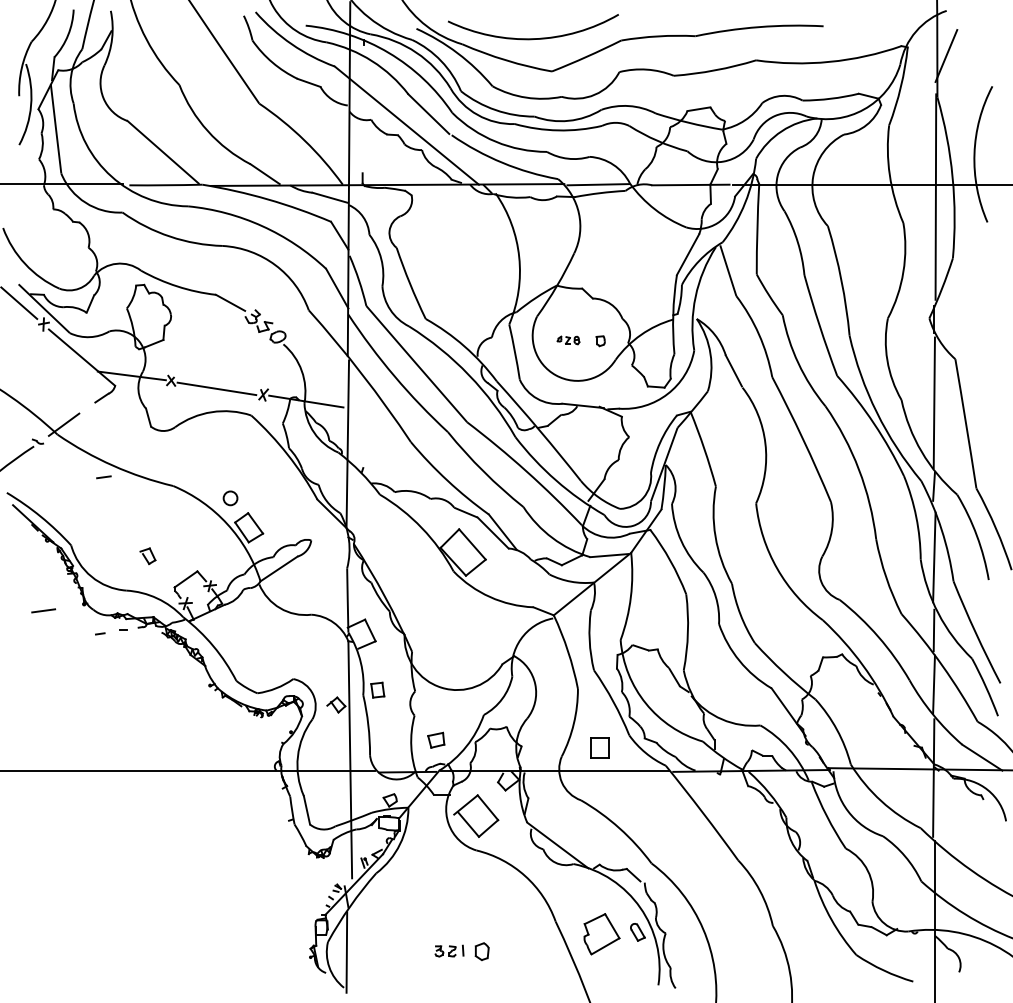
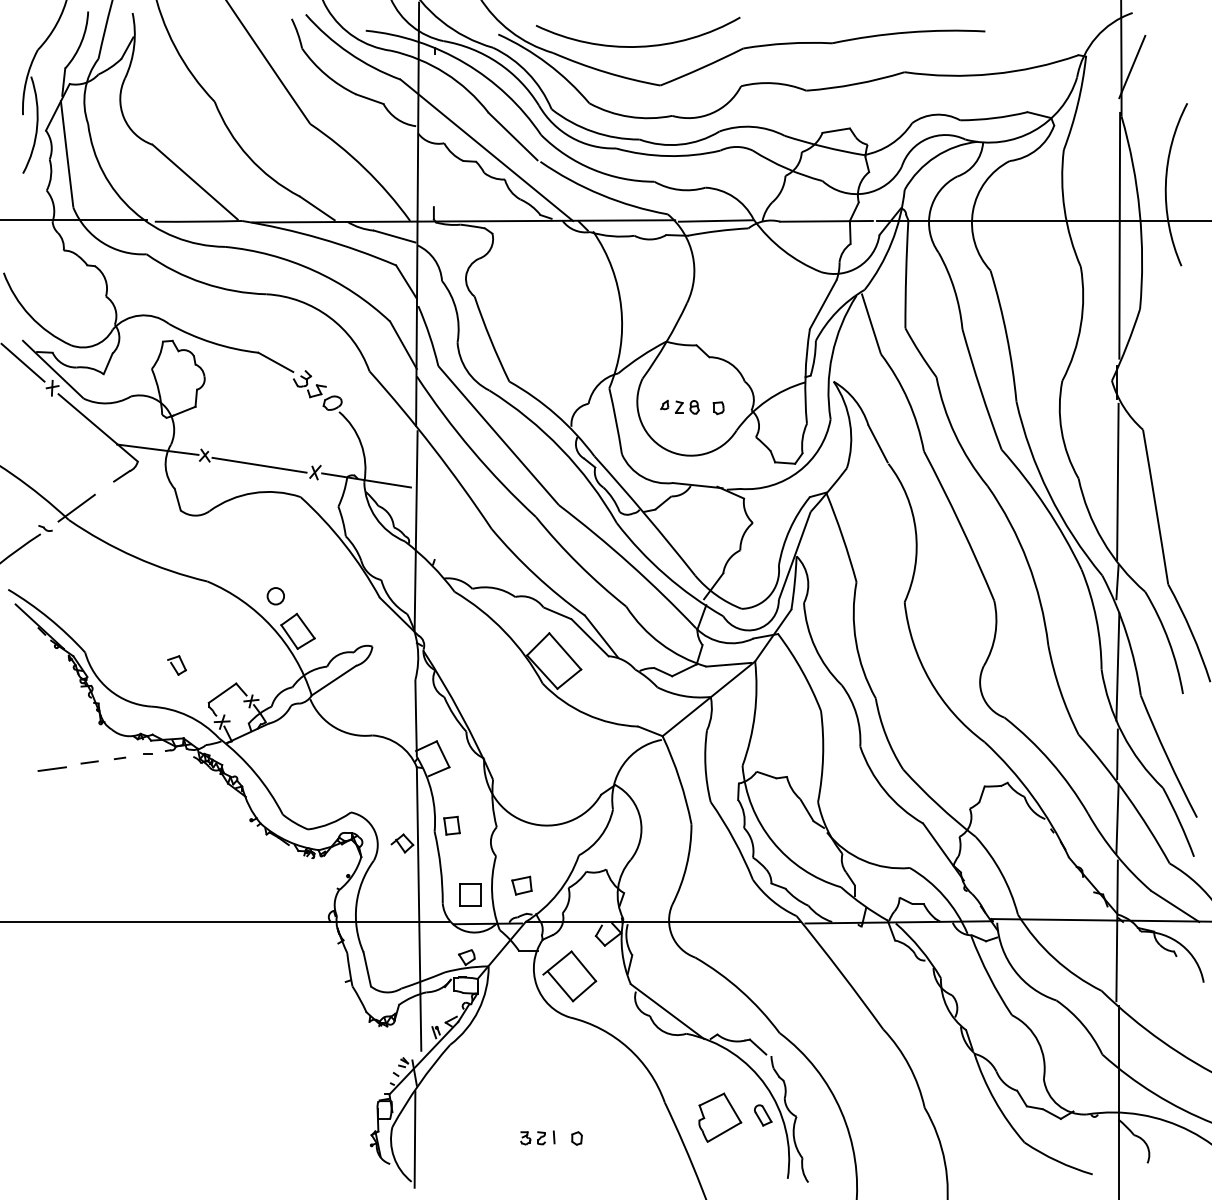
part: (568, 340) -> (680, 407), size x1.43
line: (103, 477) -> (89, 762), moved
line: (43, 610) -> (52, 768), moved
part: (599, 747) -> (469, 894), moved
part: (482, 951) -> (577, 1138), size x0.62

